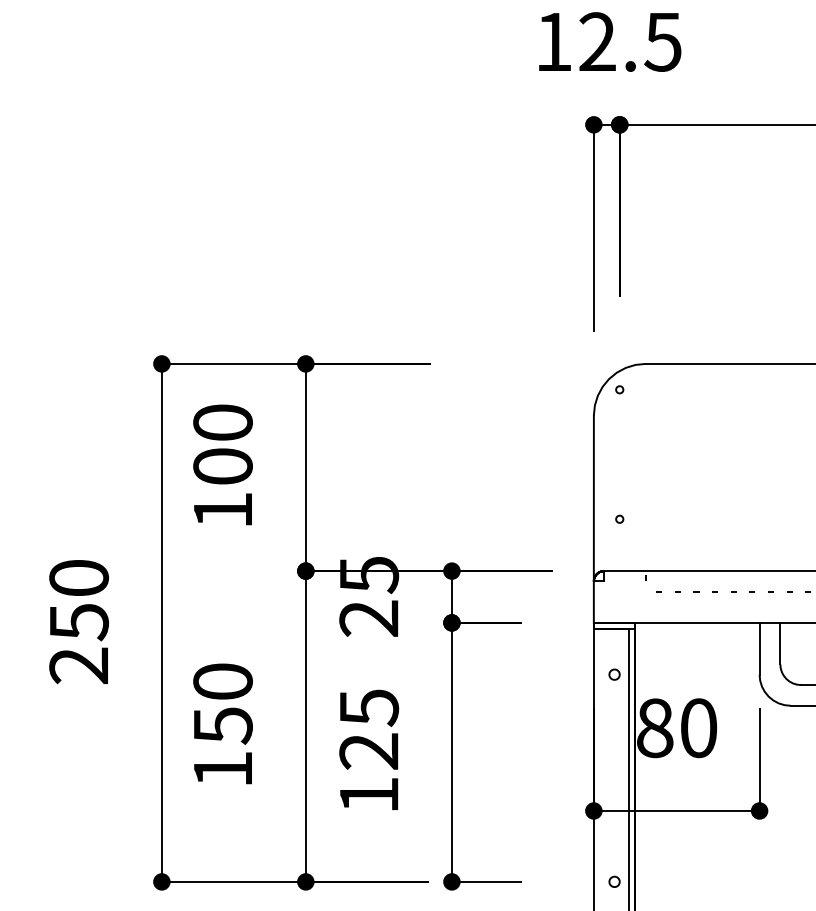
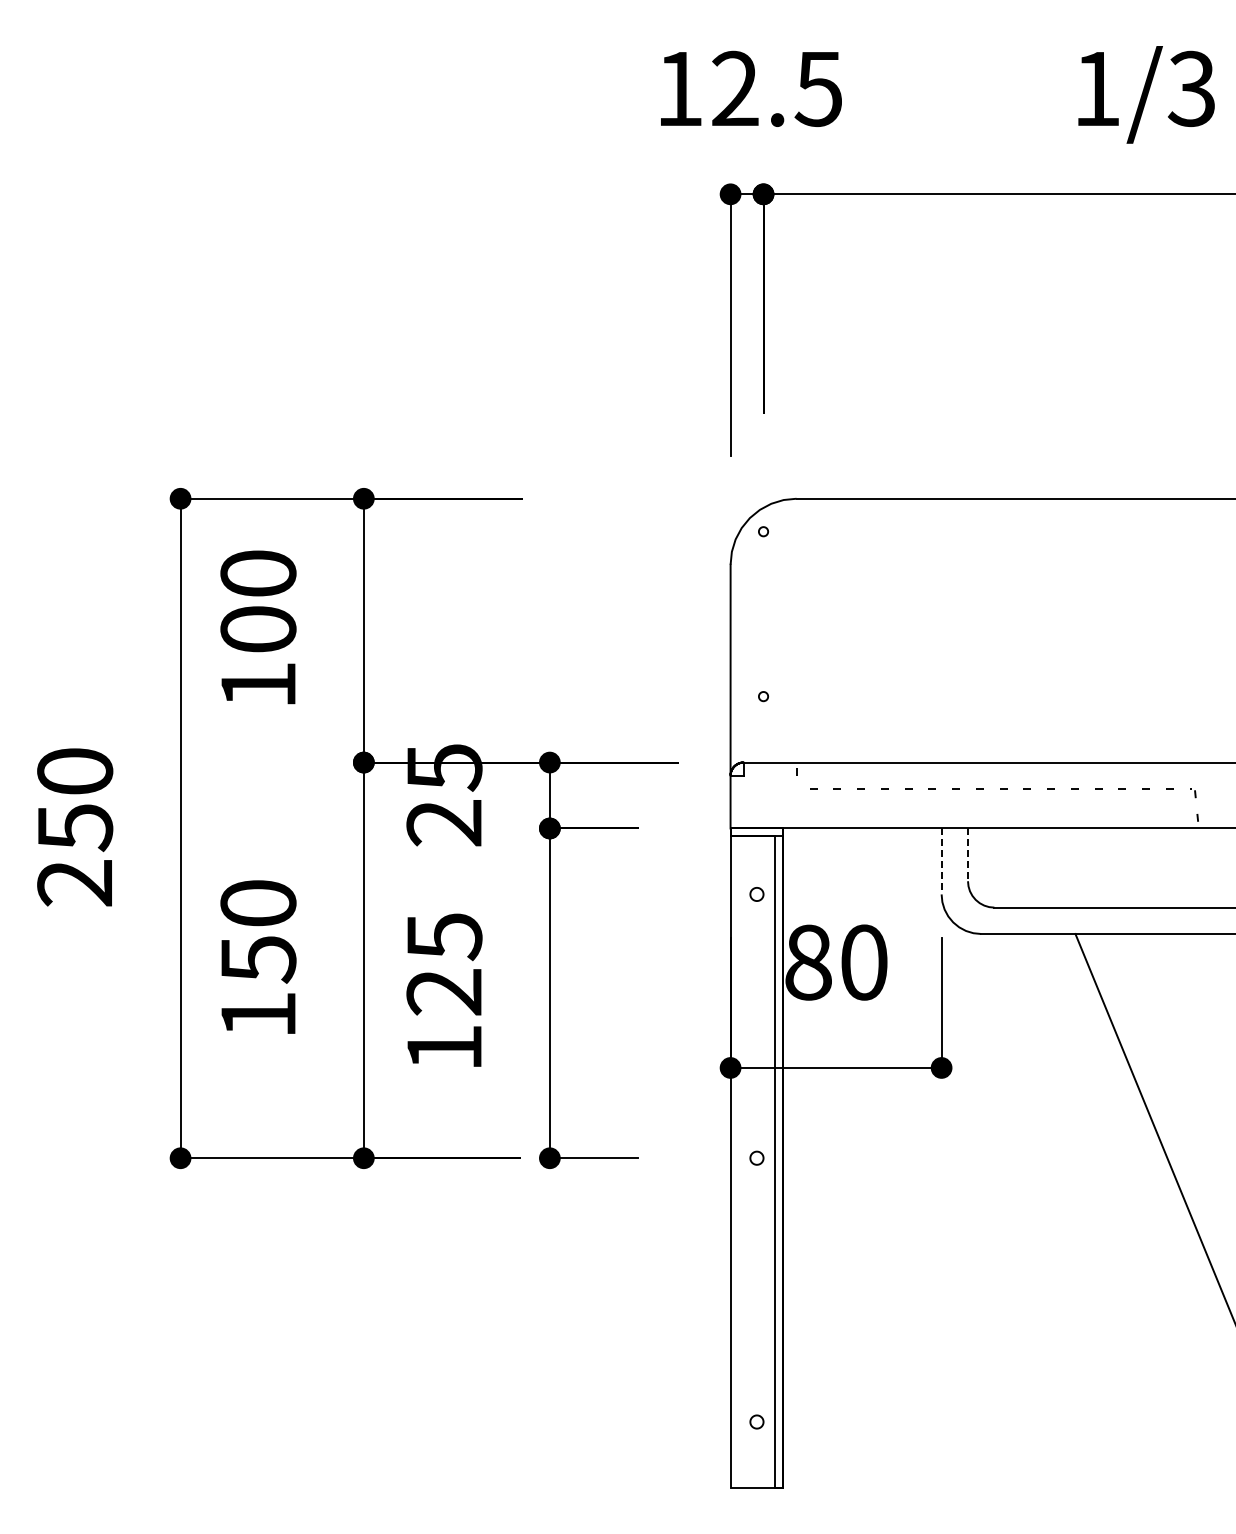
line: (780, 644) -> (968, 855), solid -> dashed
line: (759, 648) -> (941, 861), solid -> dashed

